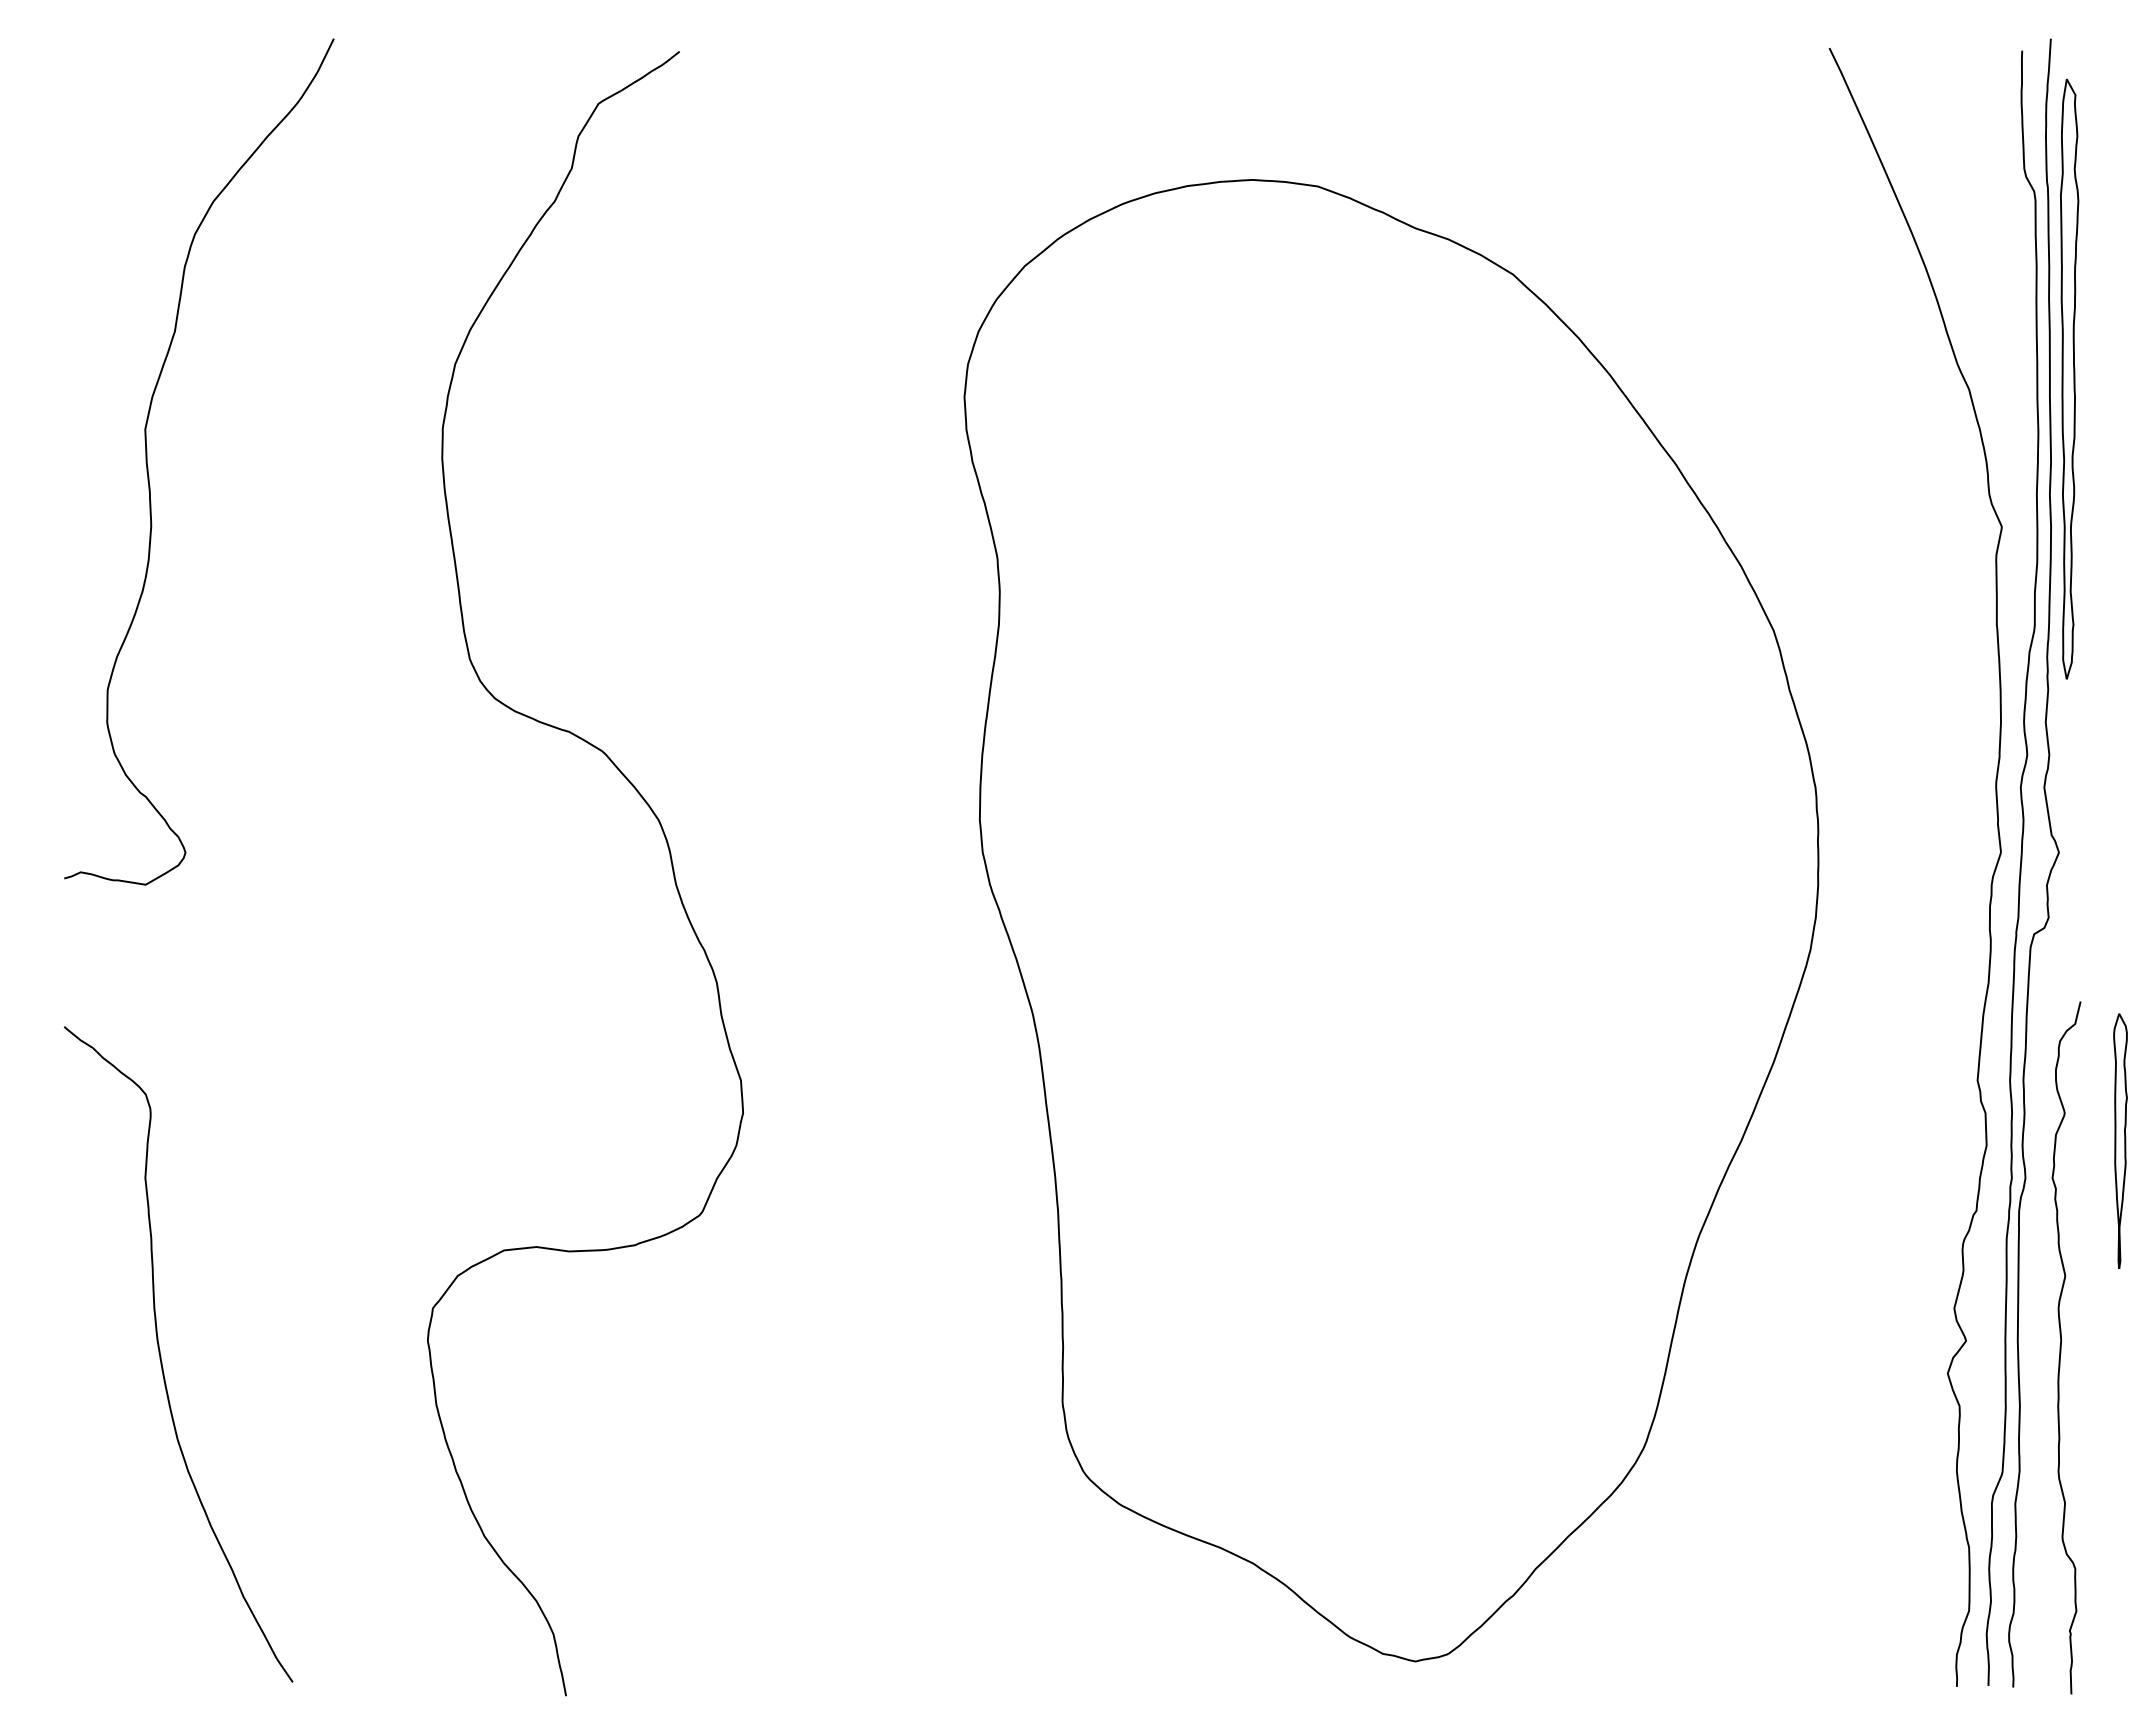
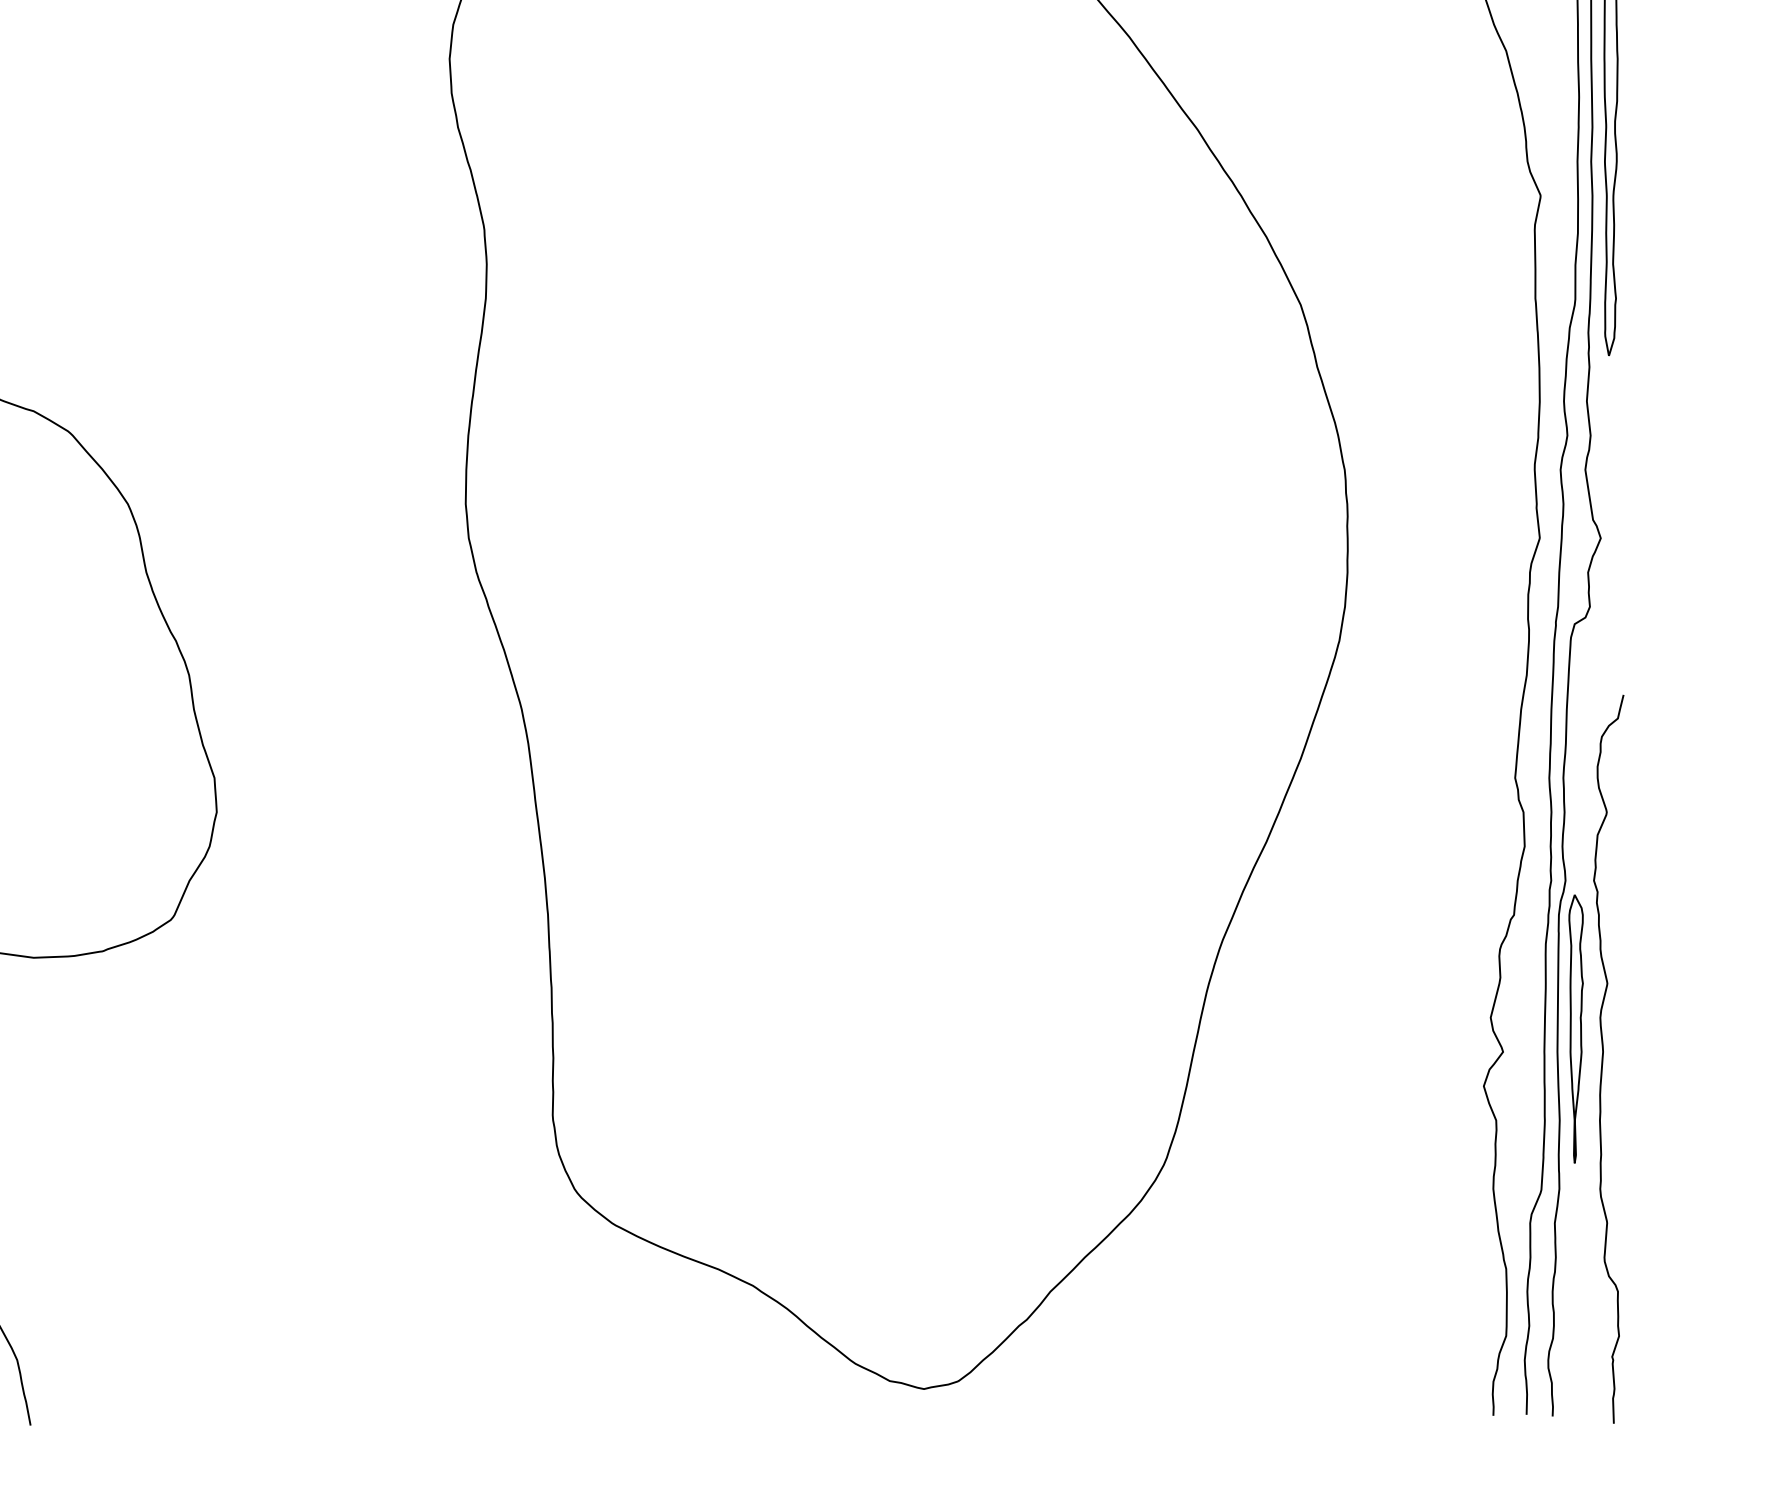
part: (2120, 1140) -> (1576, 1028), moved

